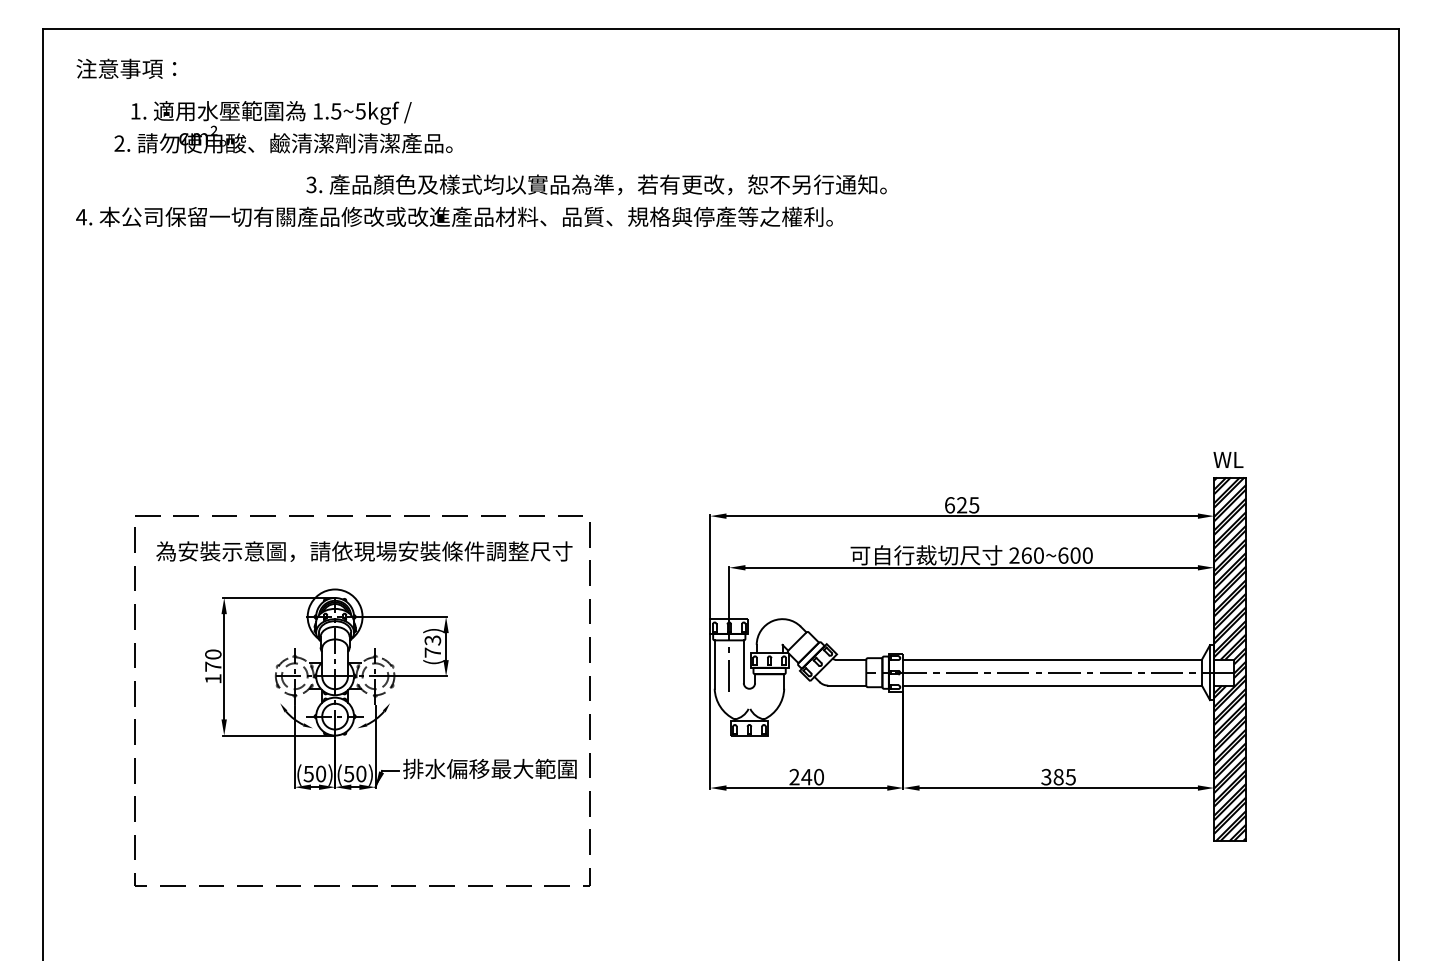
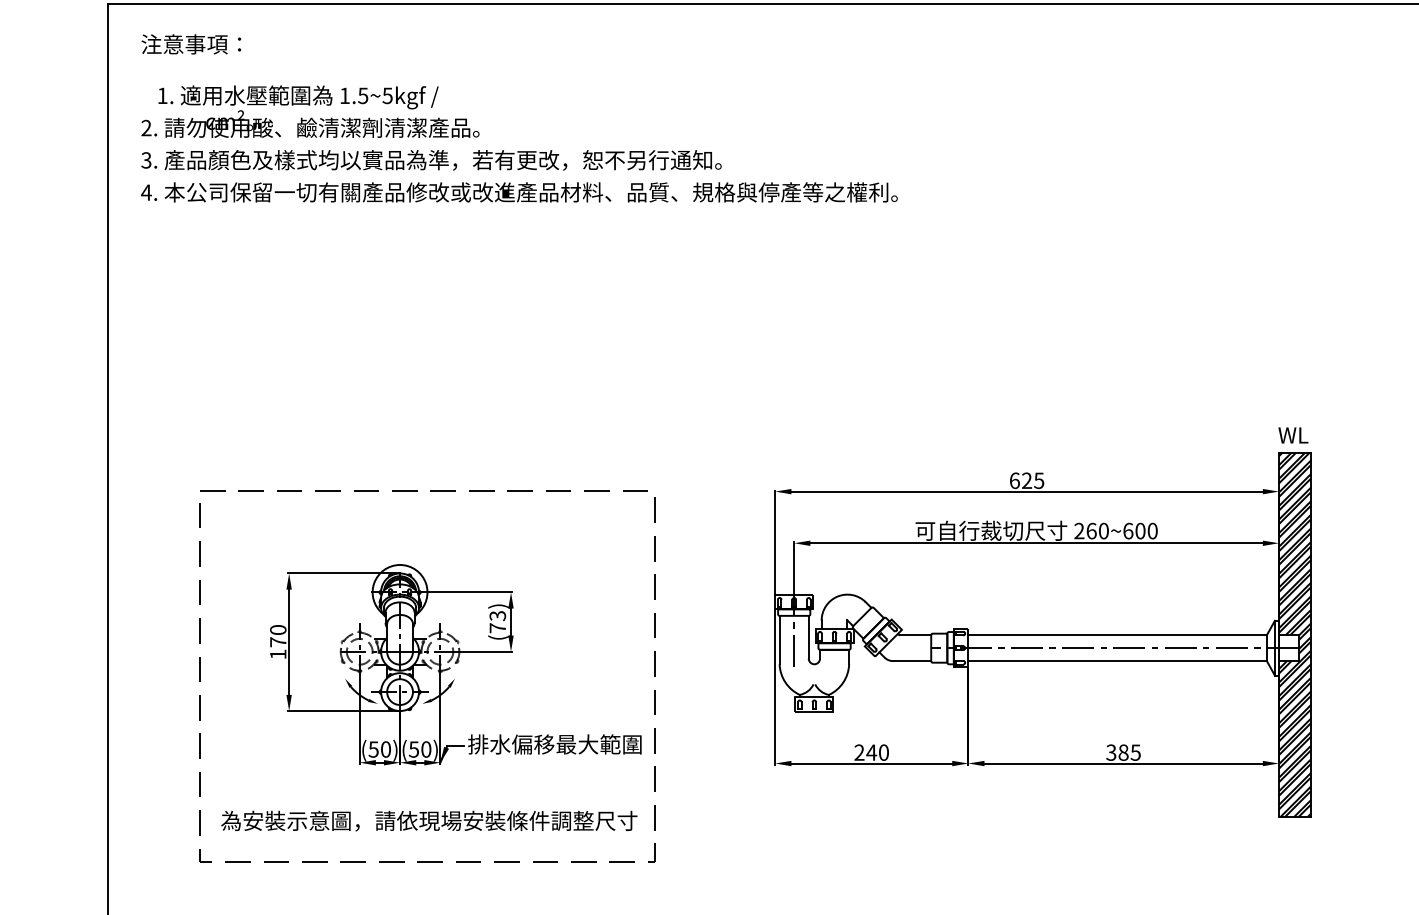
text: (283, 127) -> (310, 111), moved
text: (596, 184) -> (431, 159), moved
text: (364, 551) -> (429, 820), moved

